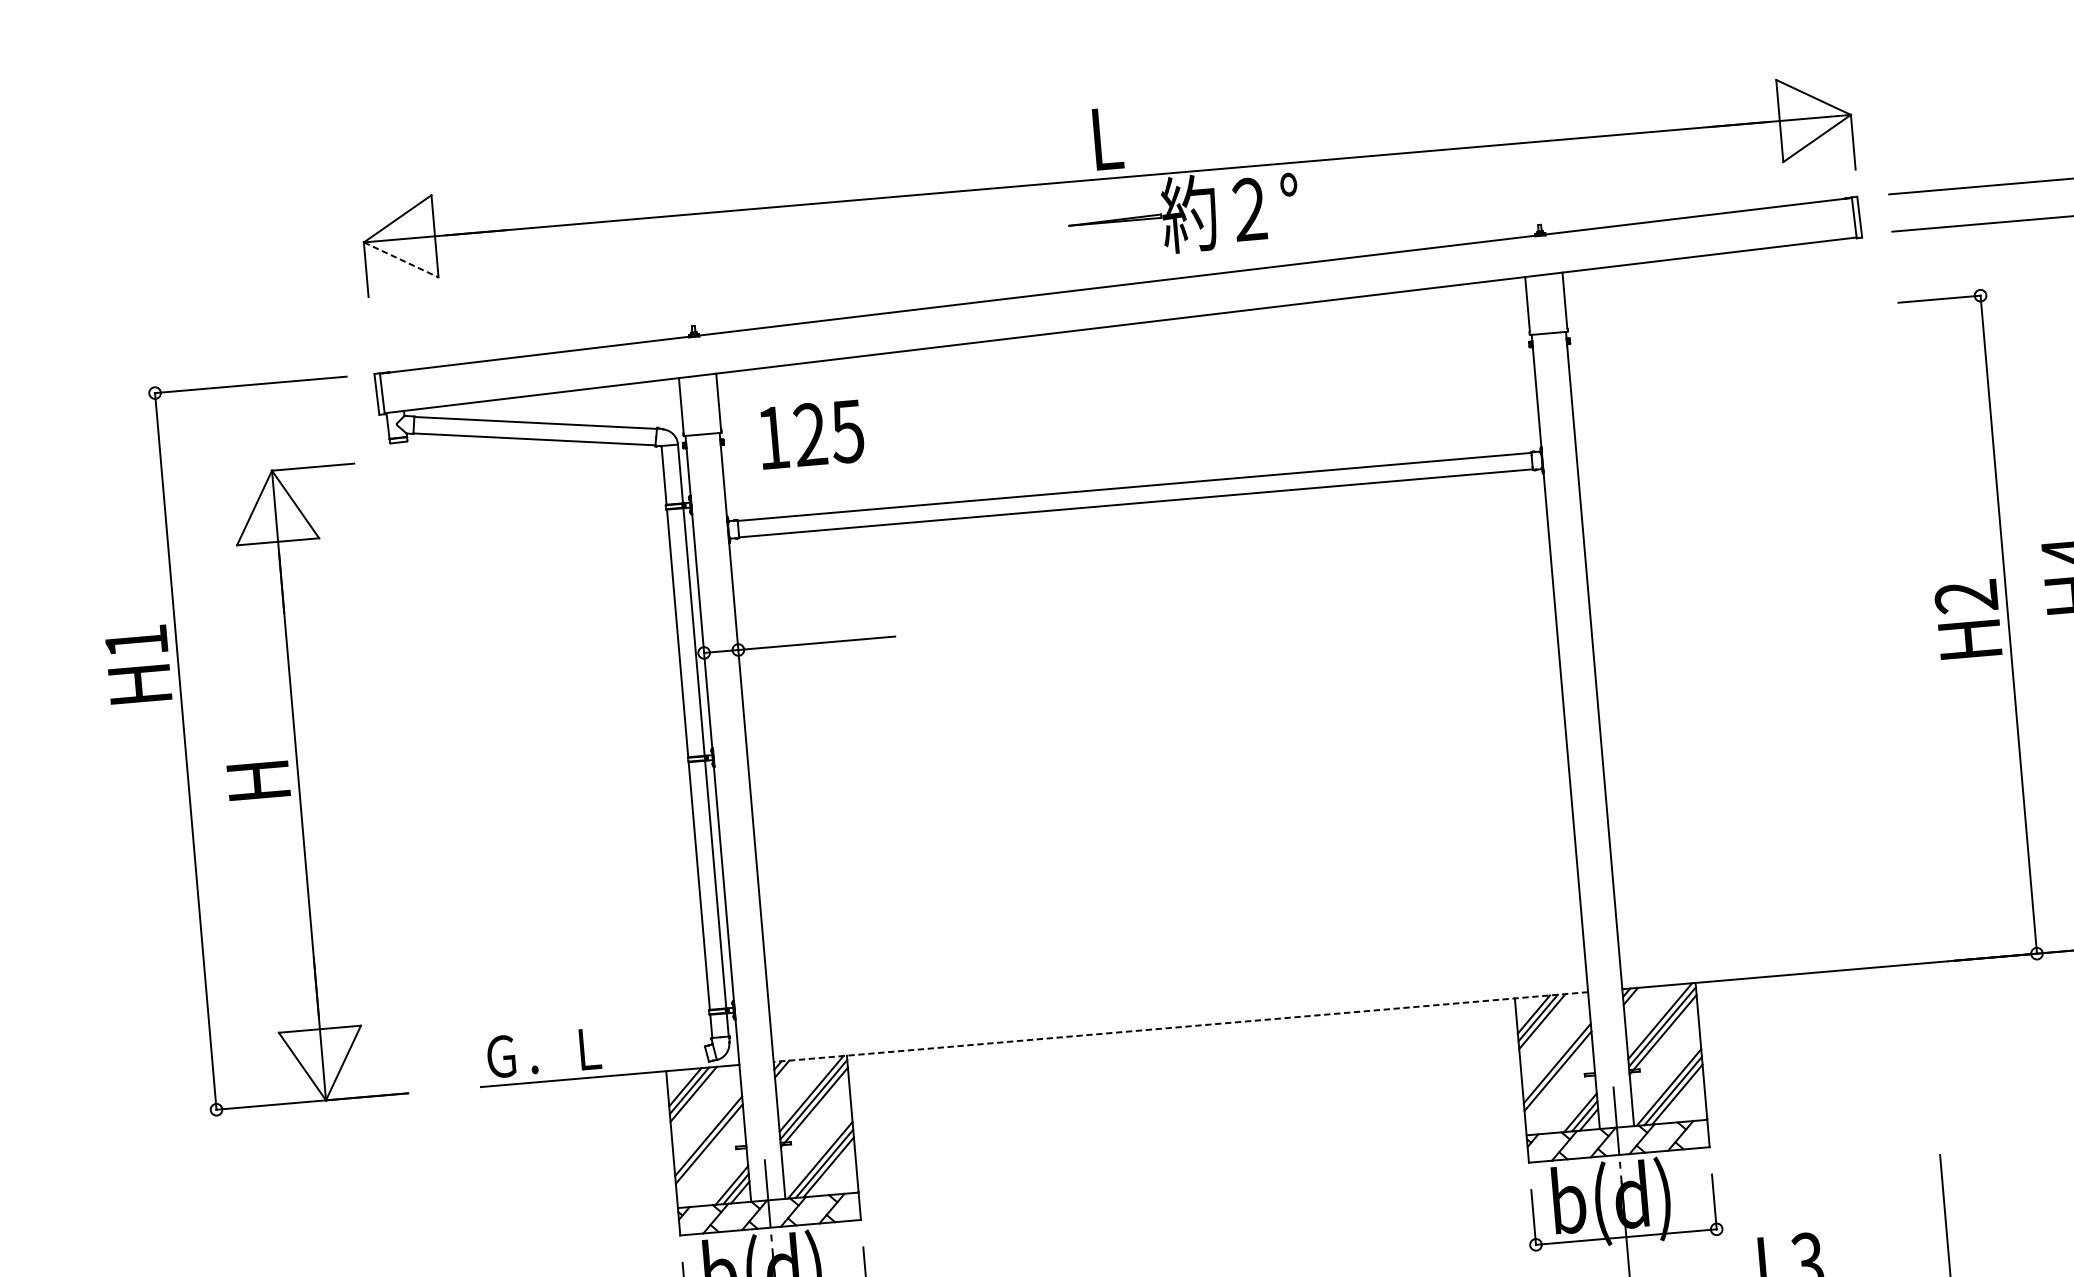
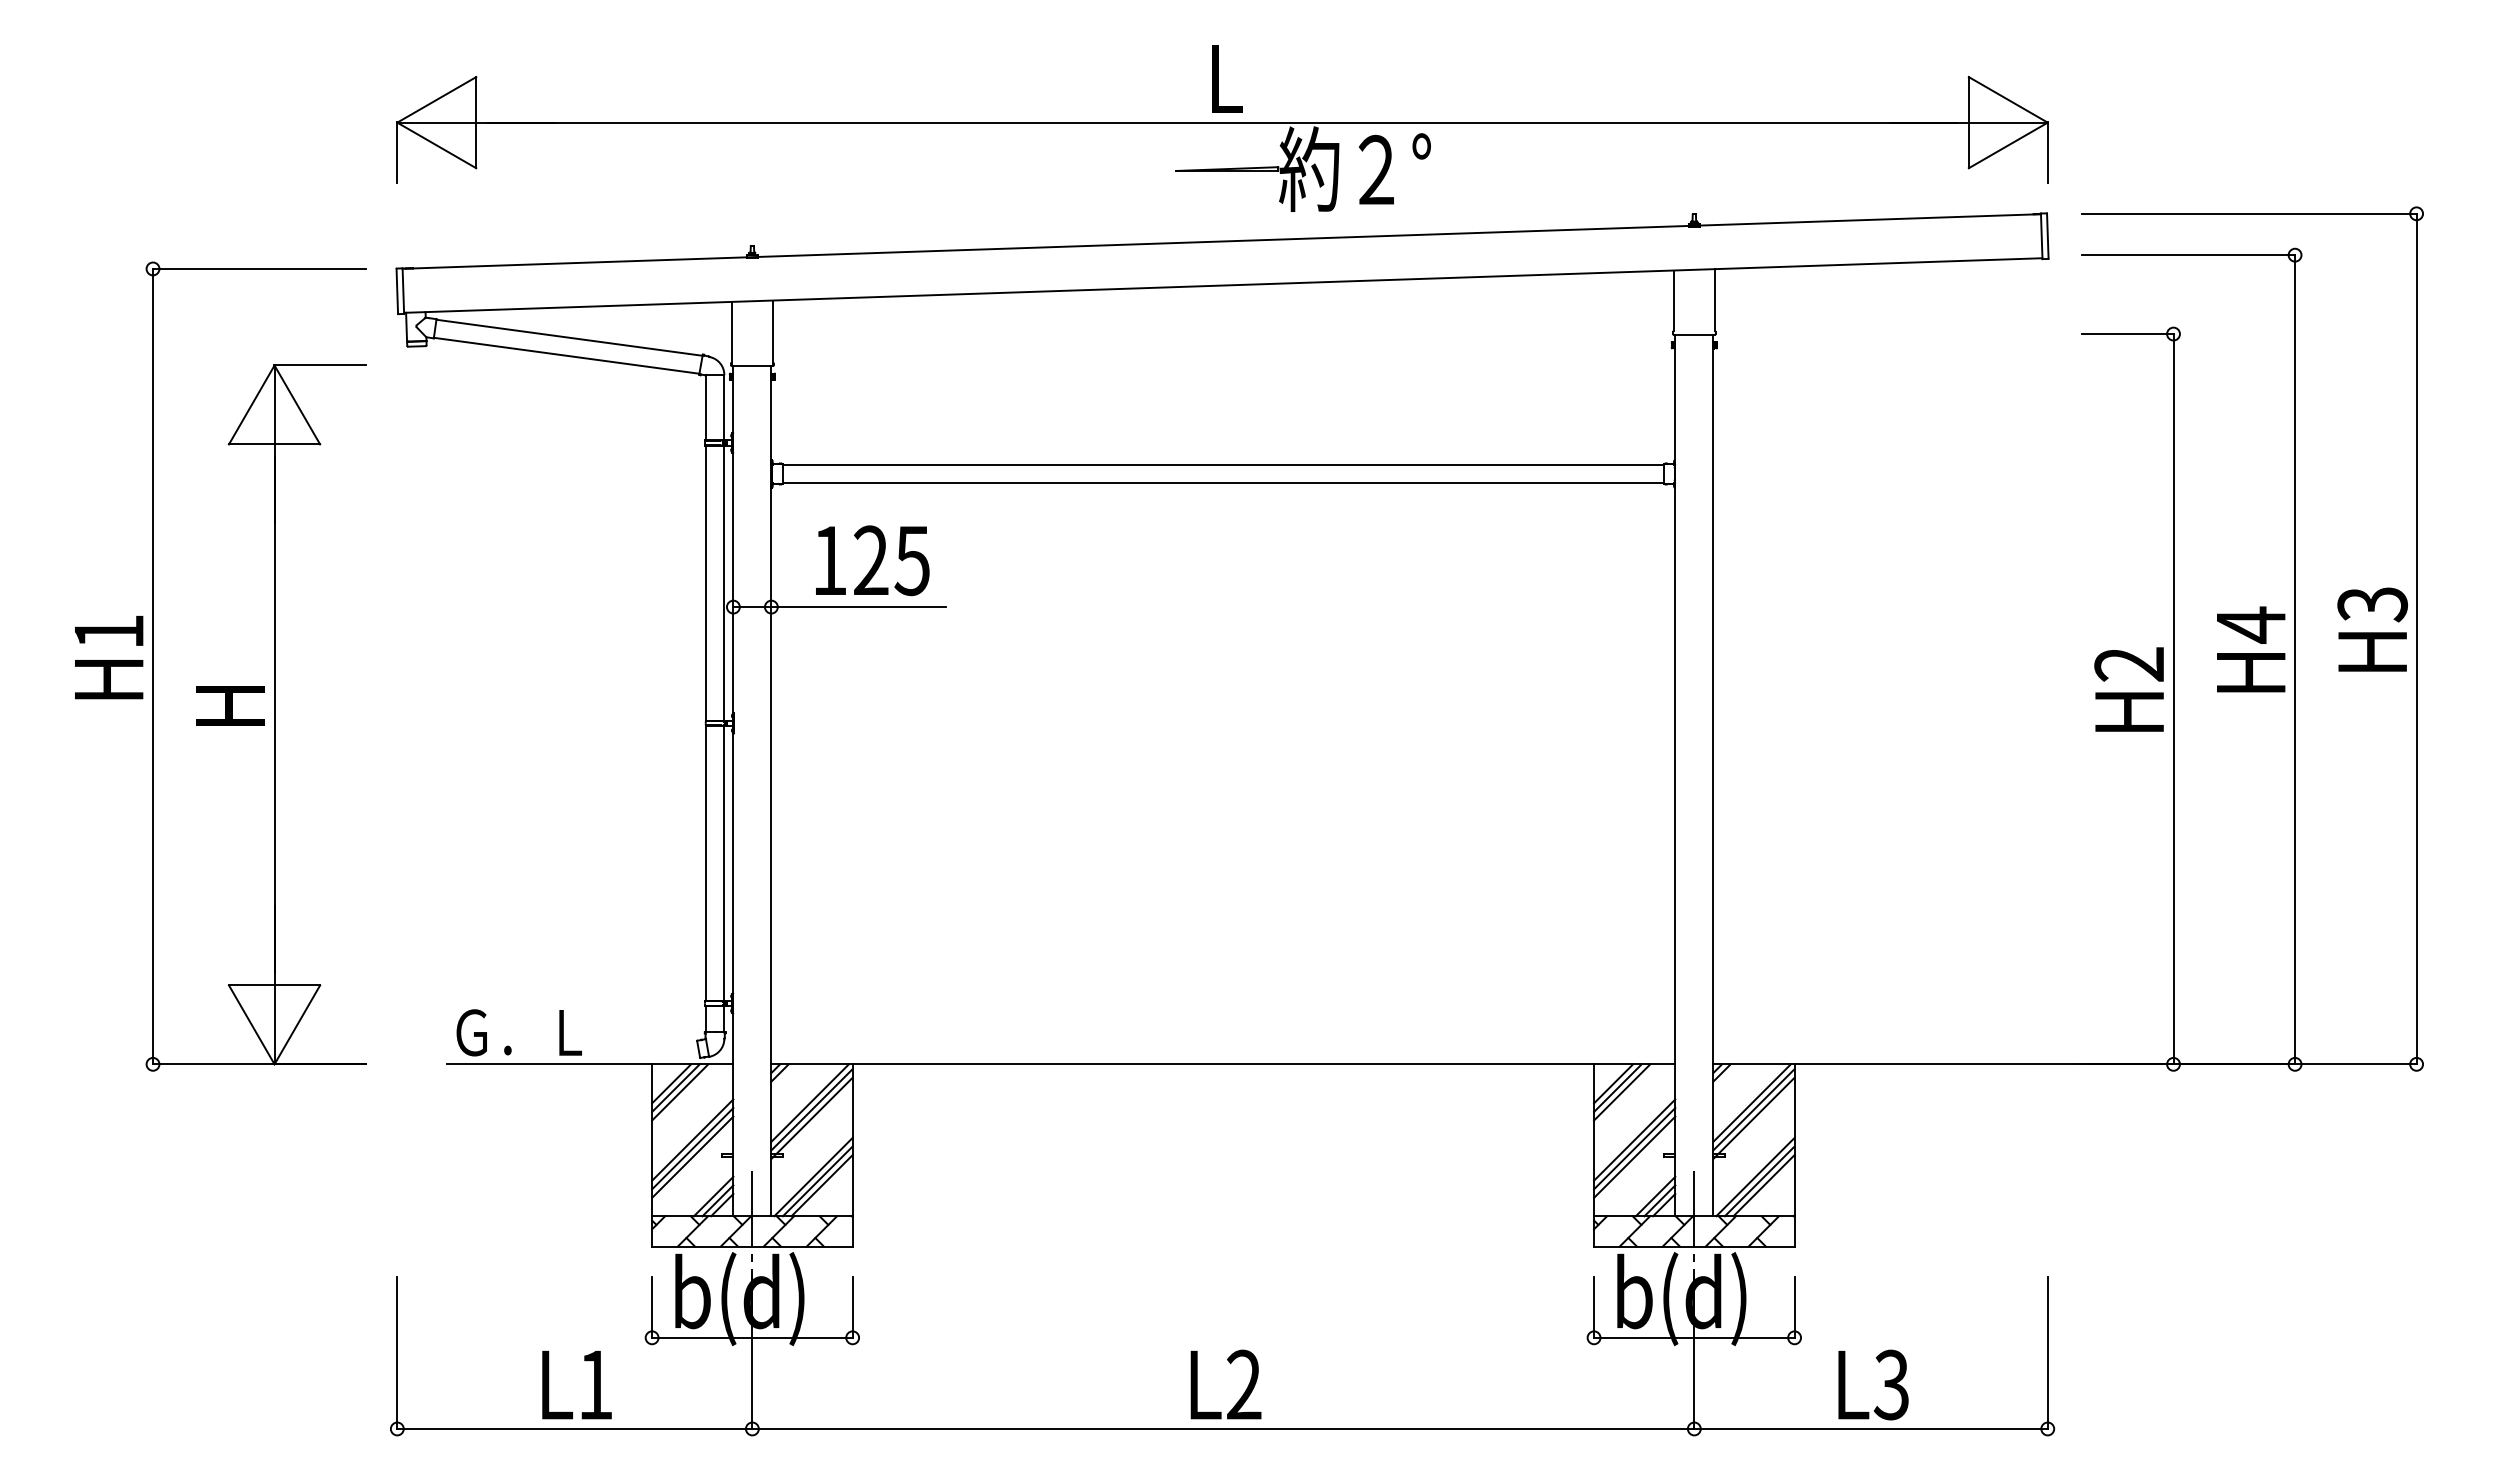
line: (400, 259) -> (436, 145), dashed -> solid
text: (811, 434) -> (872, 560), moved
text: (138, 664) -> (109, 657), moved
line: (1181, 1027) -> (1223, 1064), dashed -> solid
line: (1558, 1078) -> (1634, 1156), added
line: (709, 1151) -> (692, 1156), added

